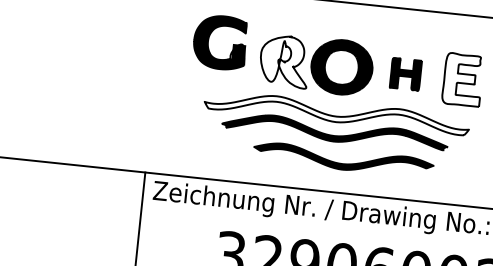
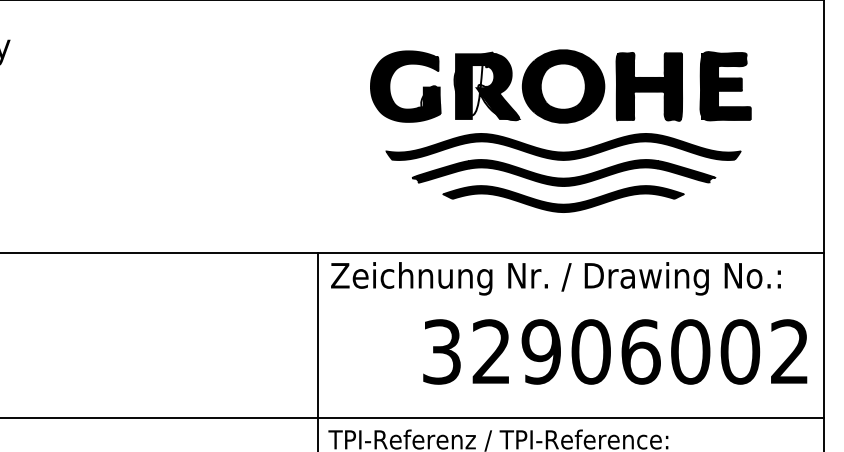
part: (208, 41) -> (390, 86), moved
fill: (285, 61) -> (488, 86), added
part: (405, 73) -> (648, 86), size x1.67
fill: (462, 80) -> (725, 86), added
fill: (337, 112) -> (563, 146), added
part: (343, 159) -> (563, 198), moved

